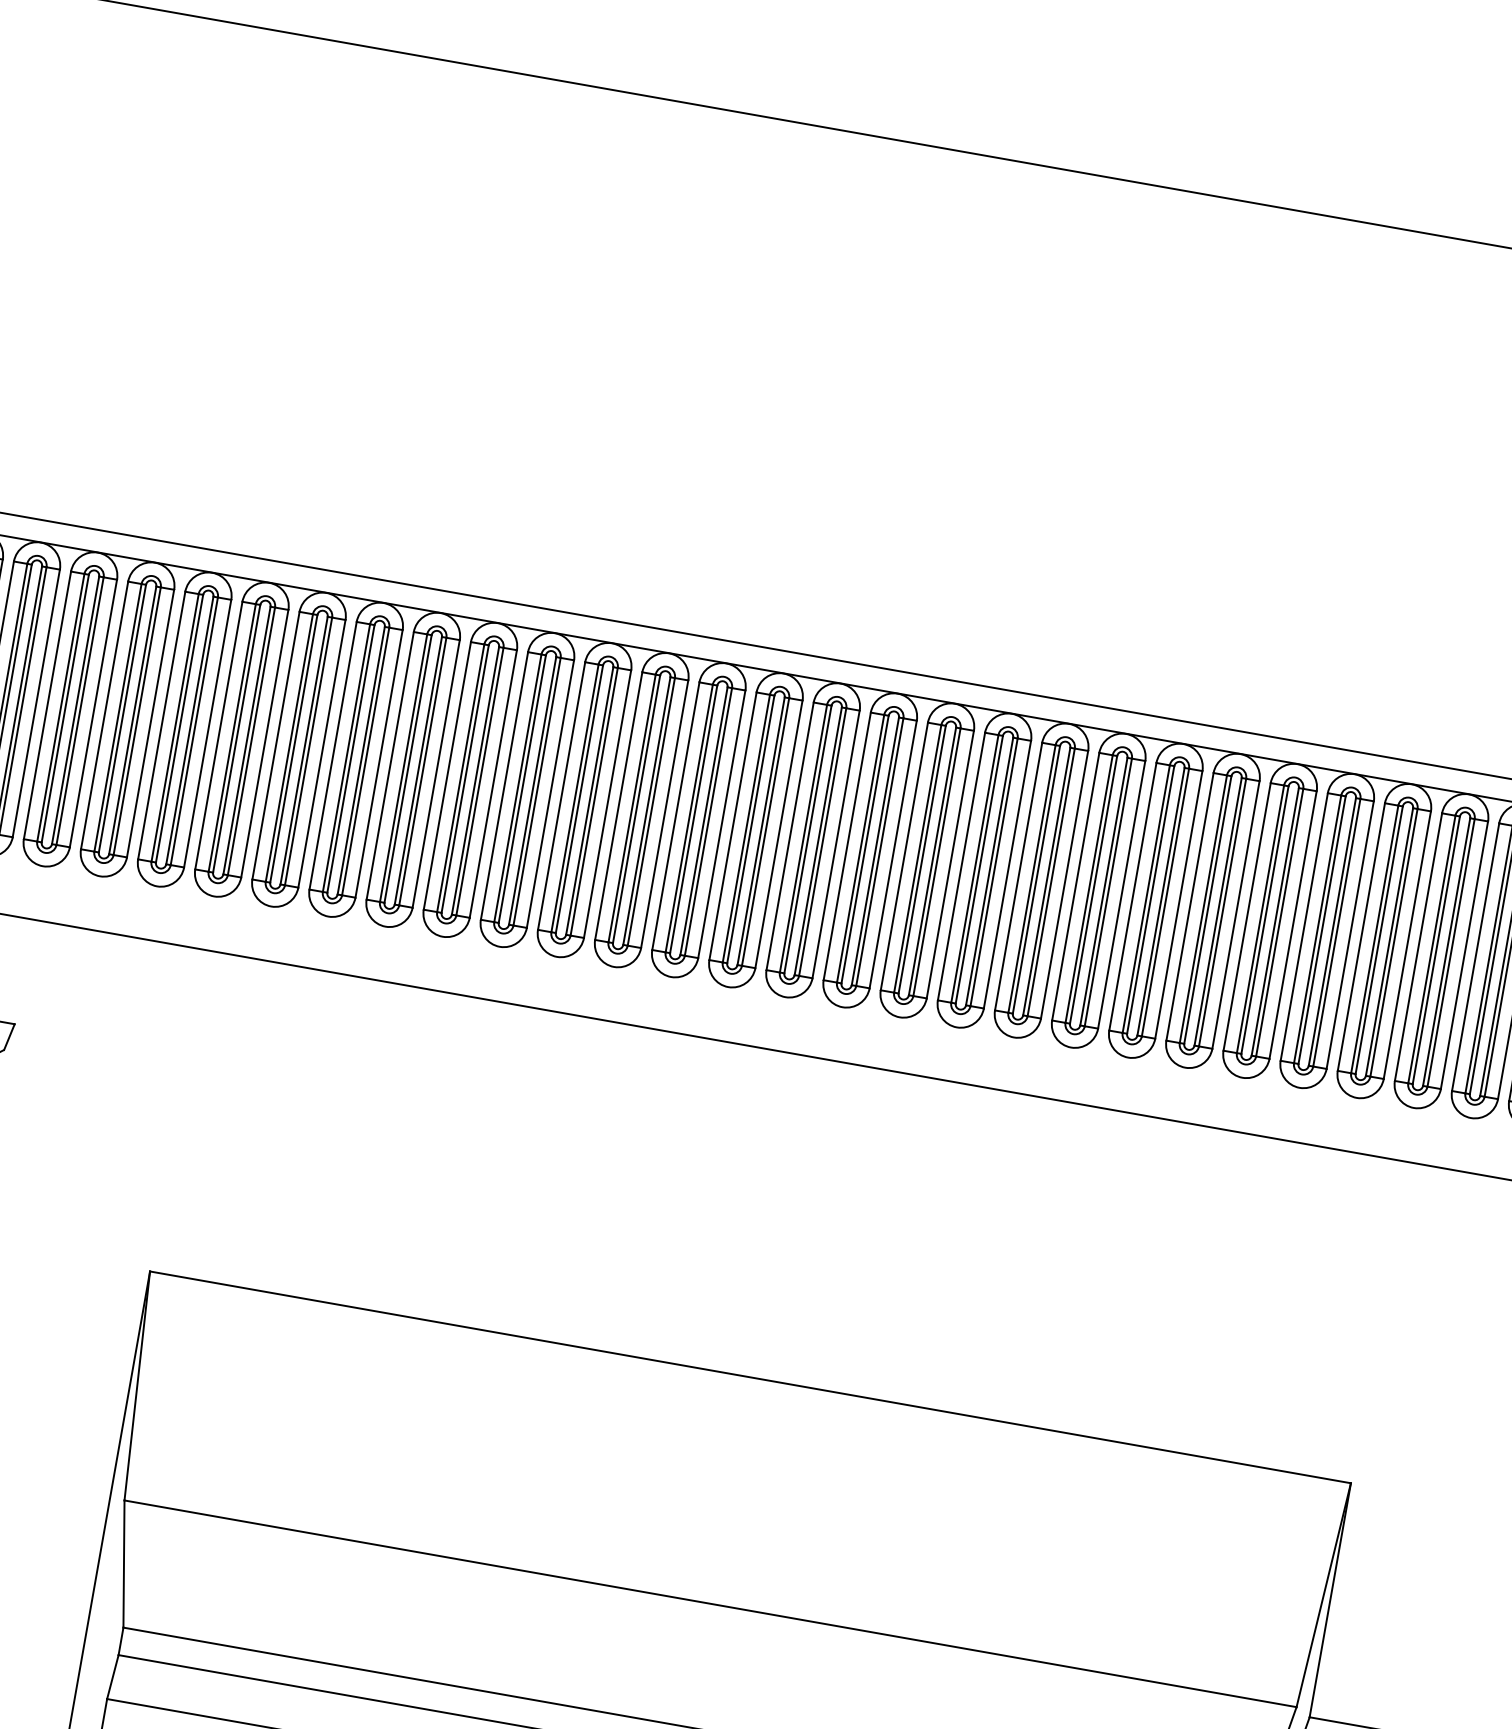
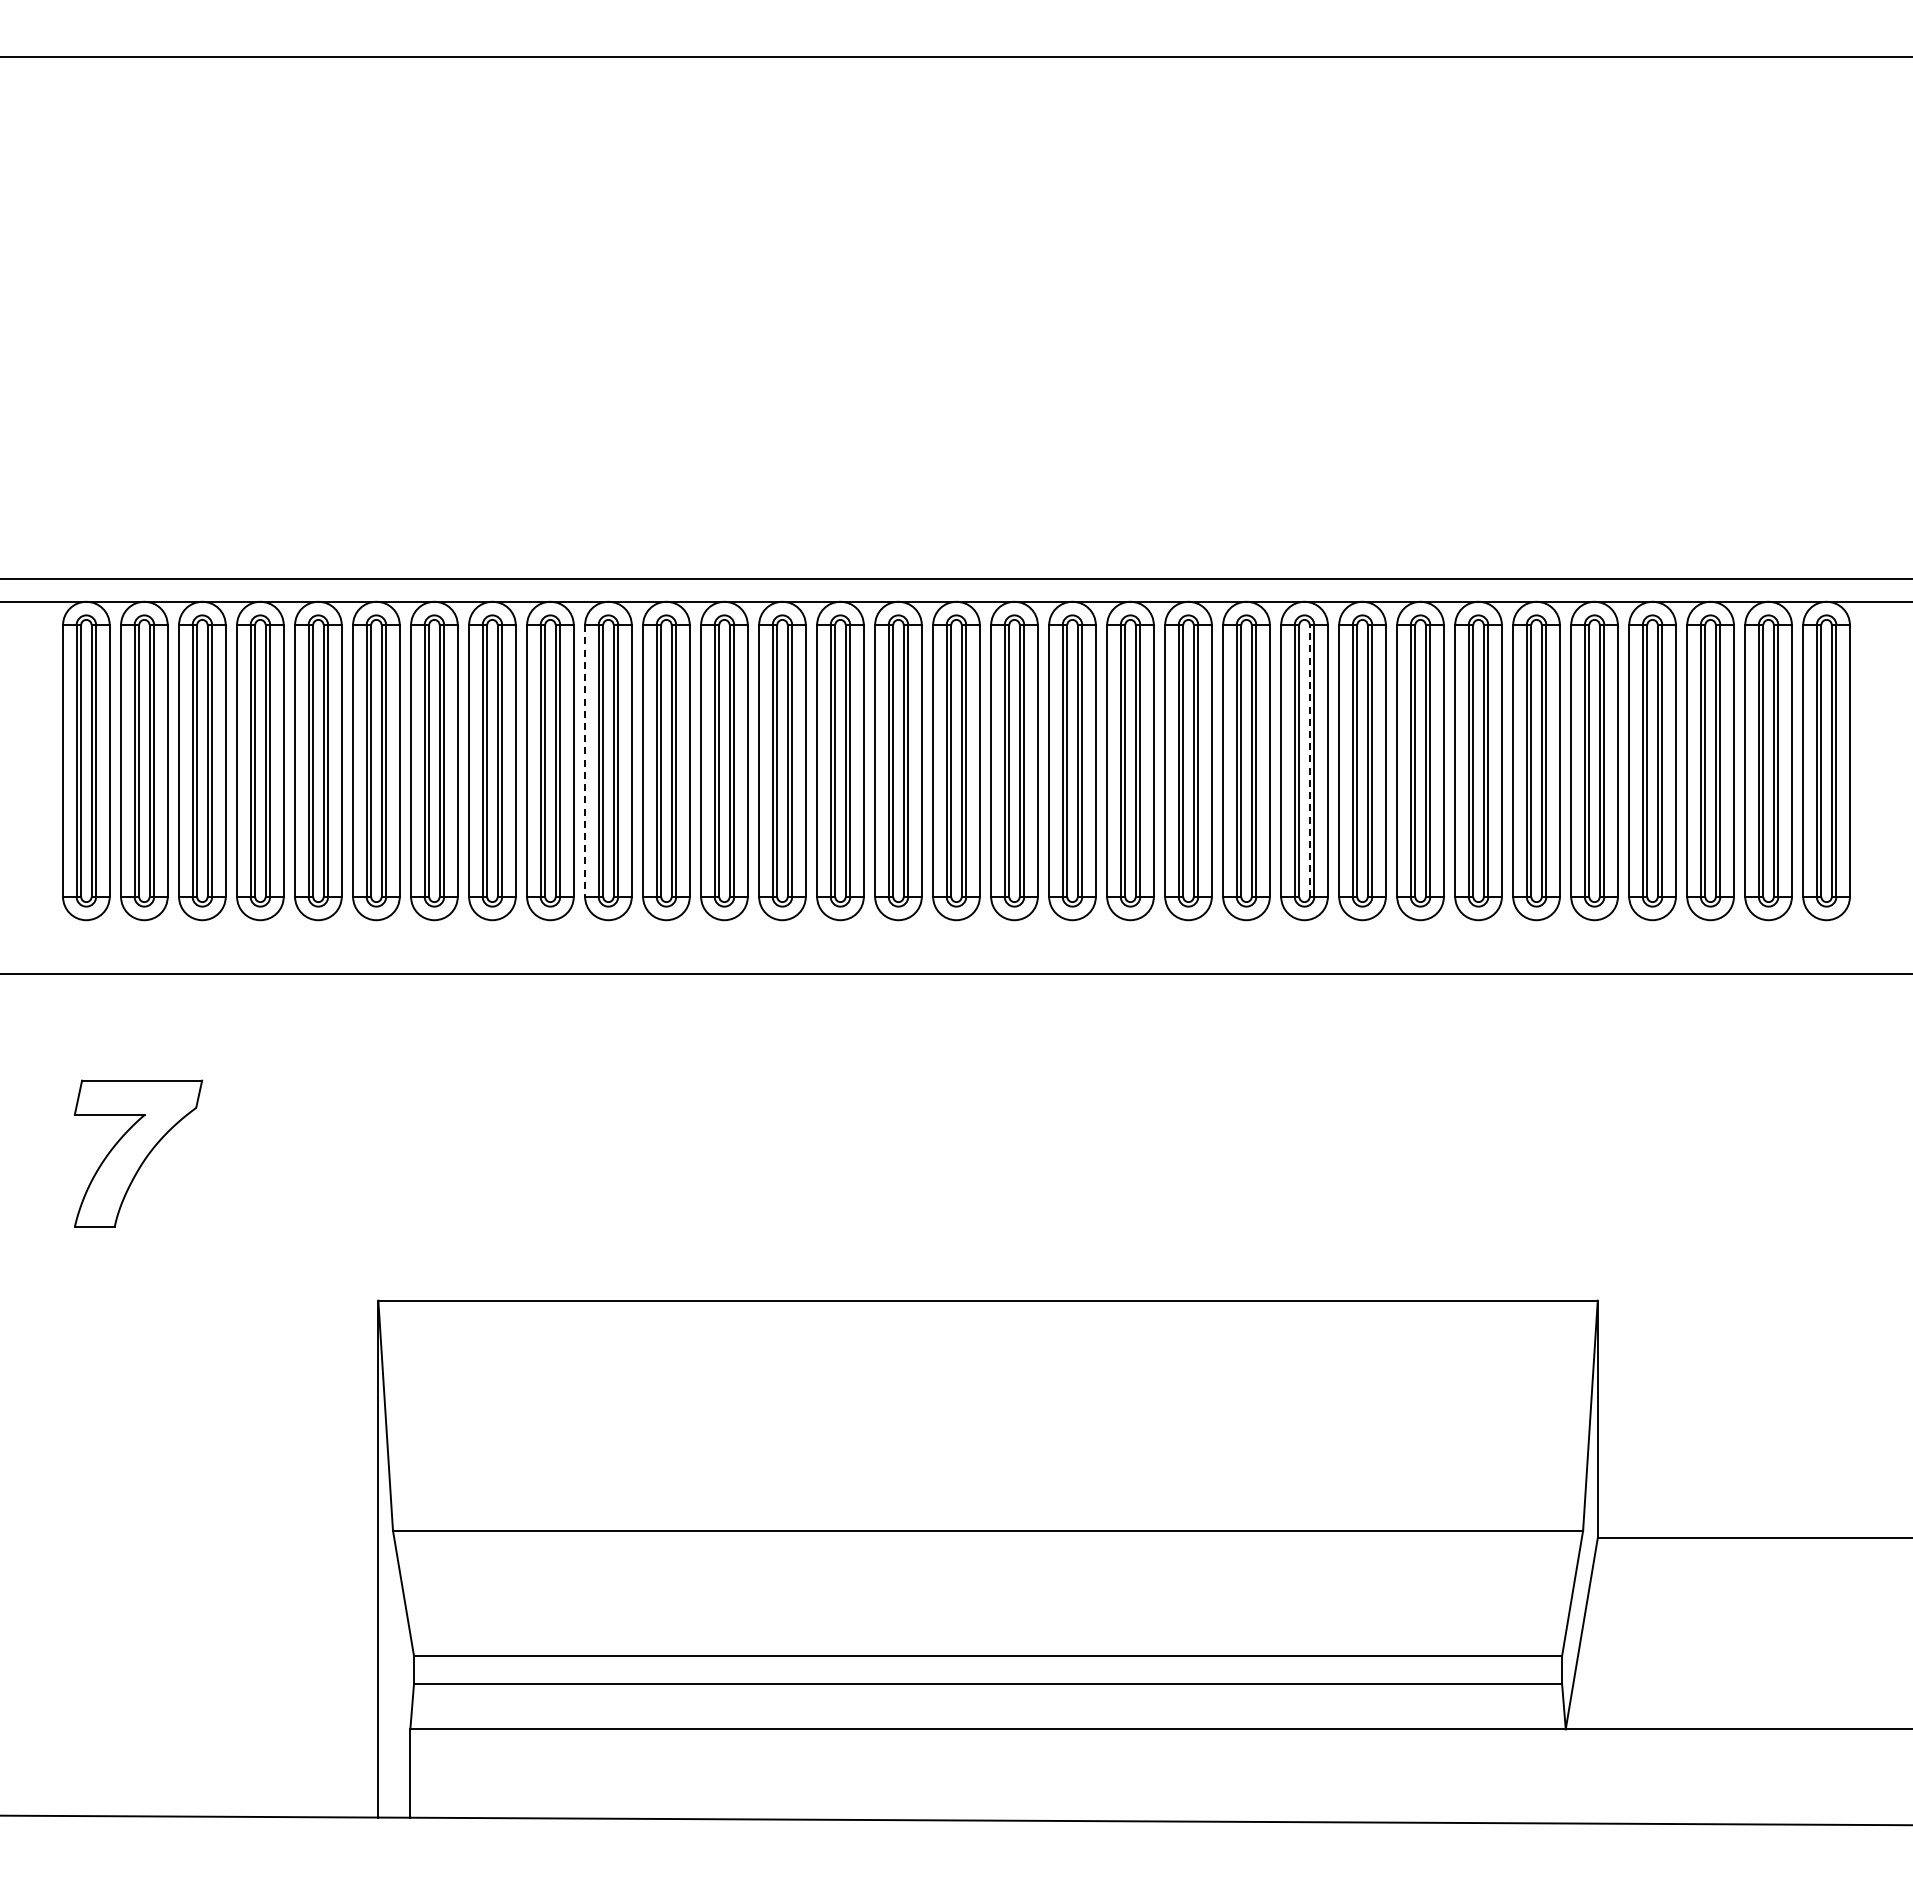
line: (447, 776) -> (585, 761), solid -> dashed
line: (1160, 902) -> (1309, 761), solid -> dashed

